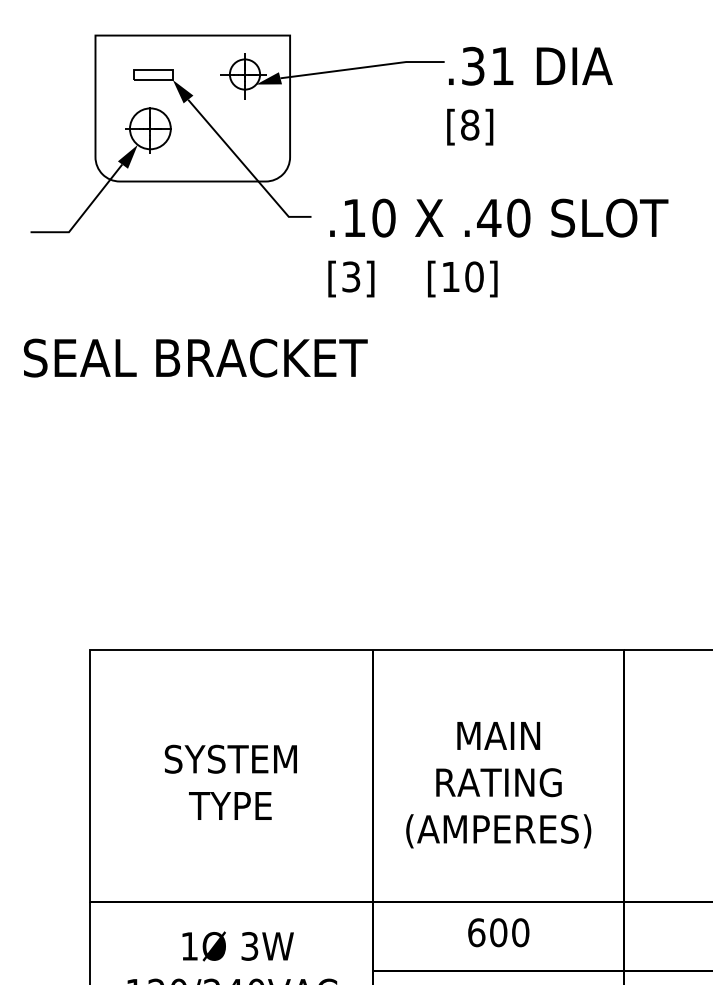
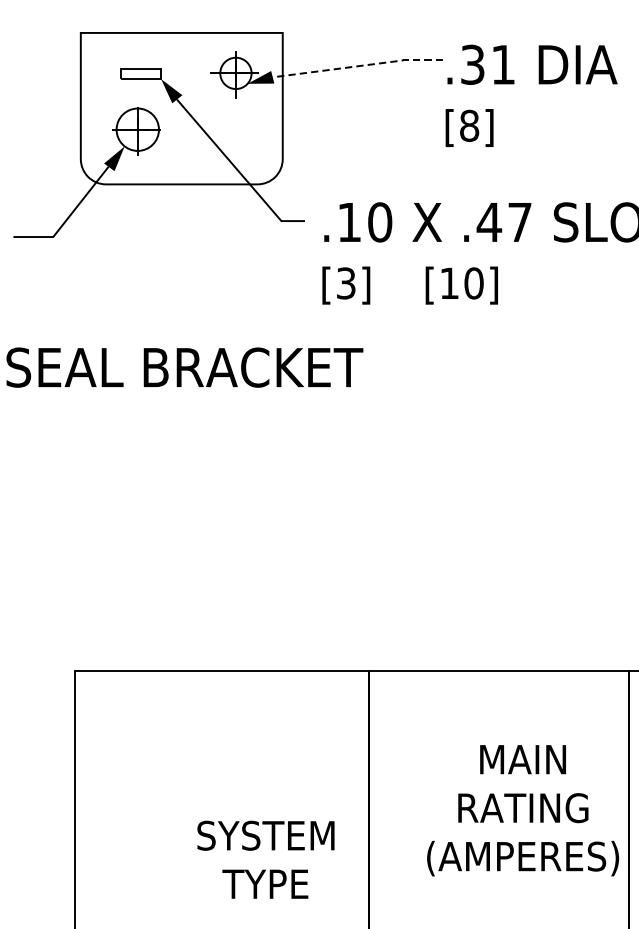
line: (362, 67) -> (357, 66), solid -> dashed
text: (518, 217) -> (519, 221), .40 -> .47
text: (230, 781) -> (265, 858), moved
text: (498, 785) -> (522, 811), moved

